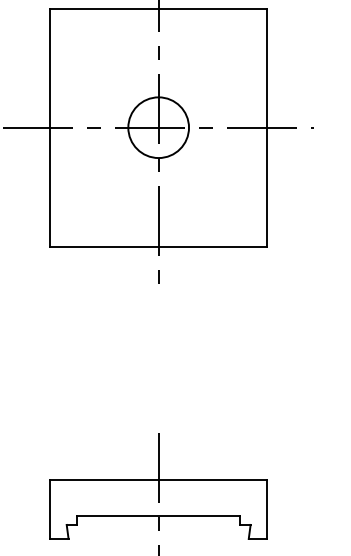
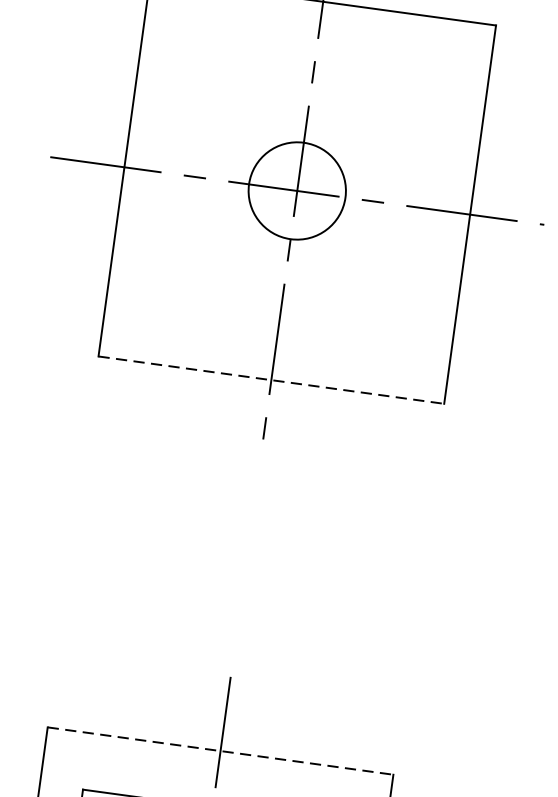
line: (158, 246) -> (271, 379), solid -> dashed
line: (158, 480) -> (220, 751), solid -> dashed

